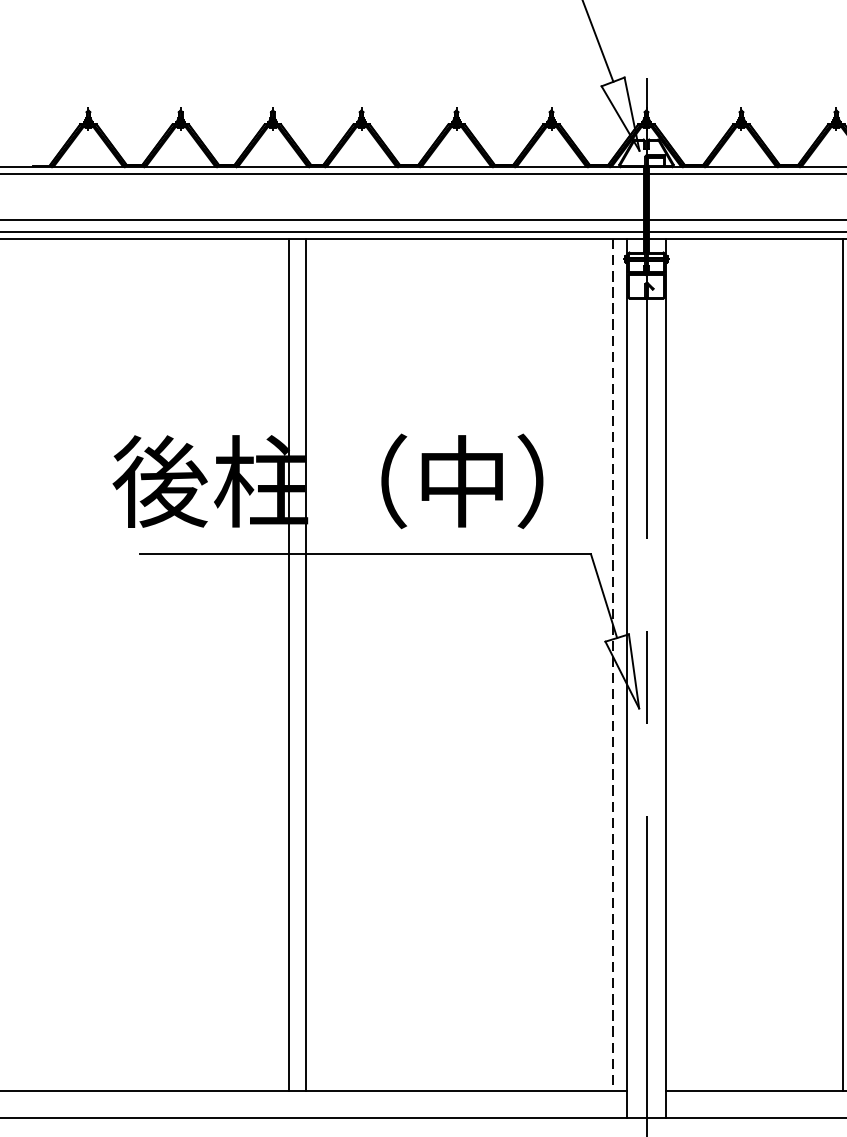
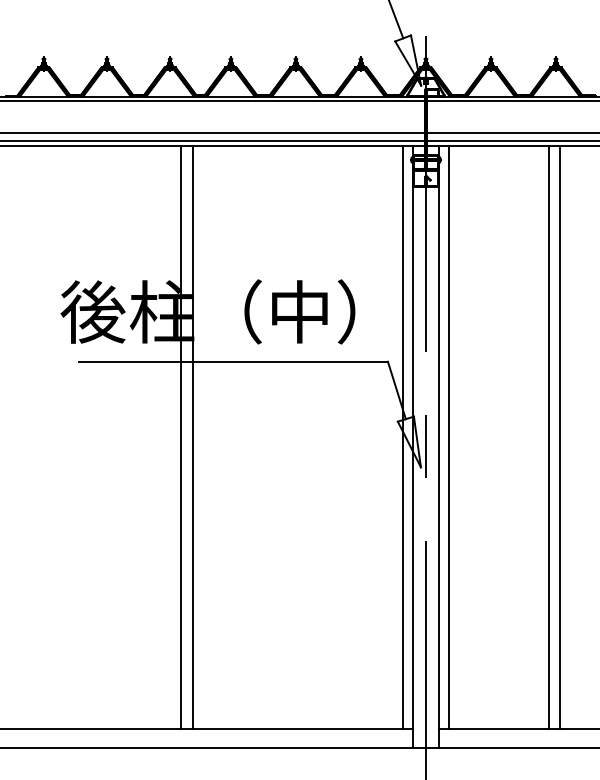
line: (679, 664) -> (448, 437), added
line: (825, 664) -> (548, 437), added
line: (613, 666) -> (403, 438), dashed -> solid

